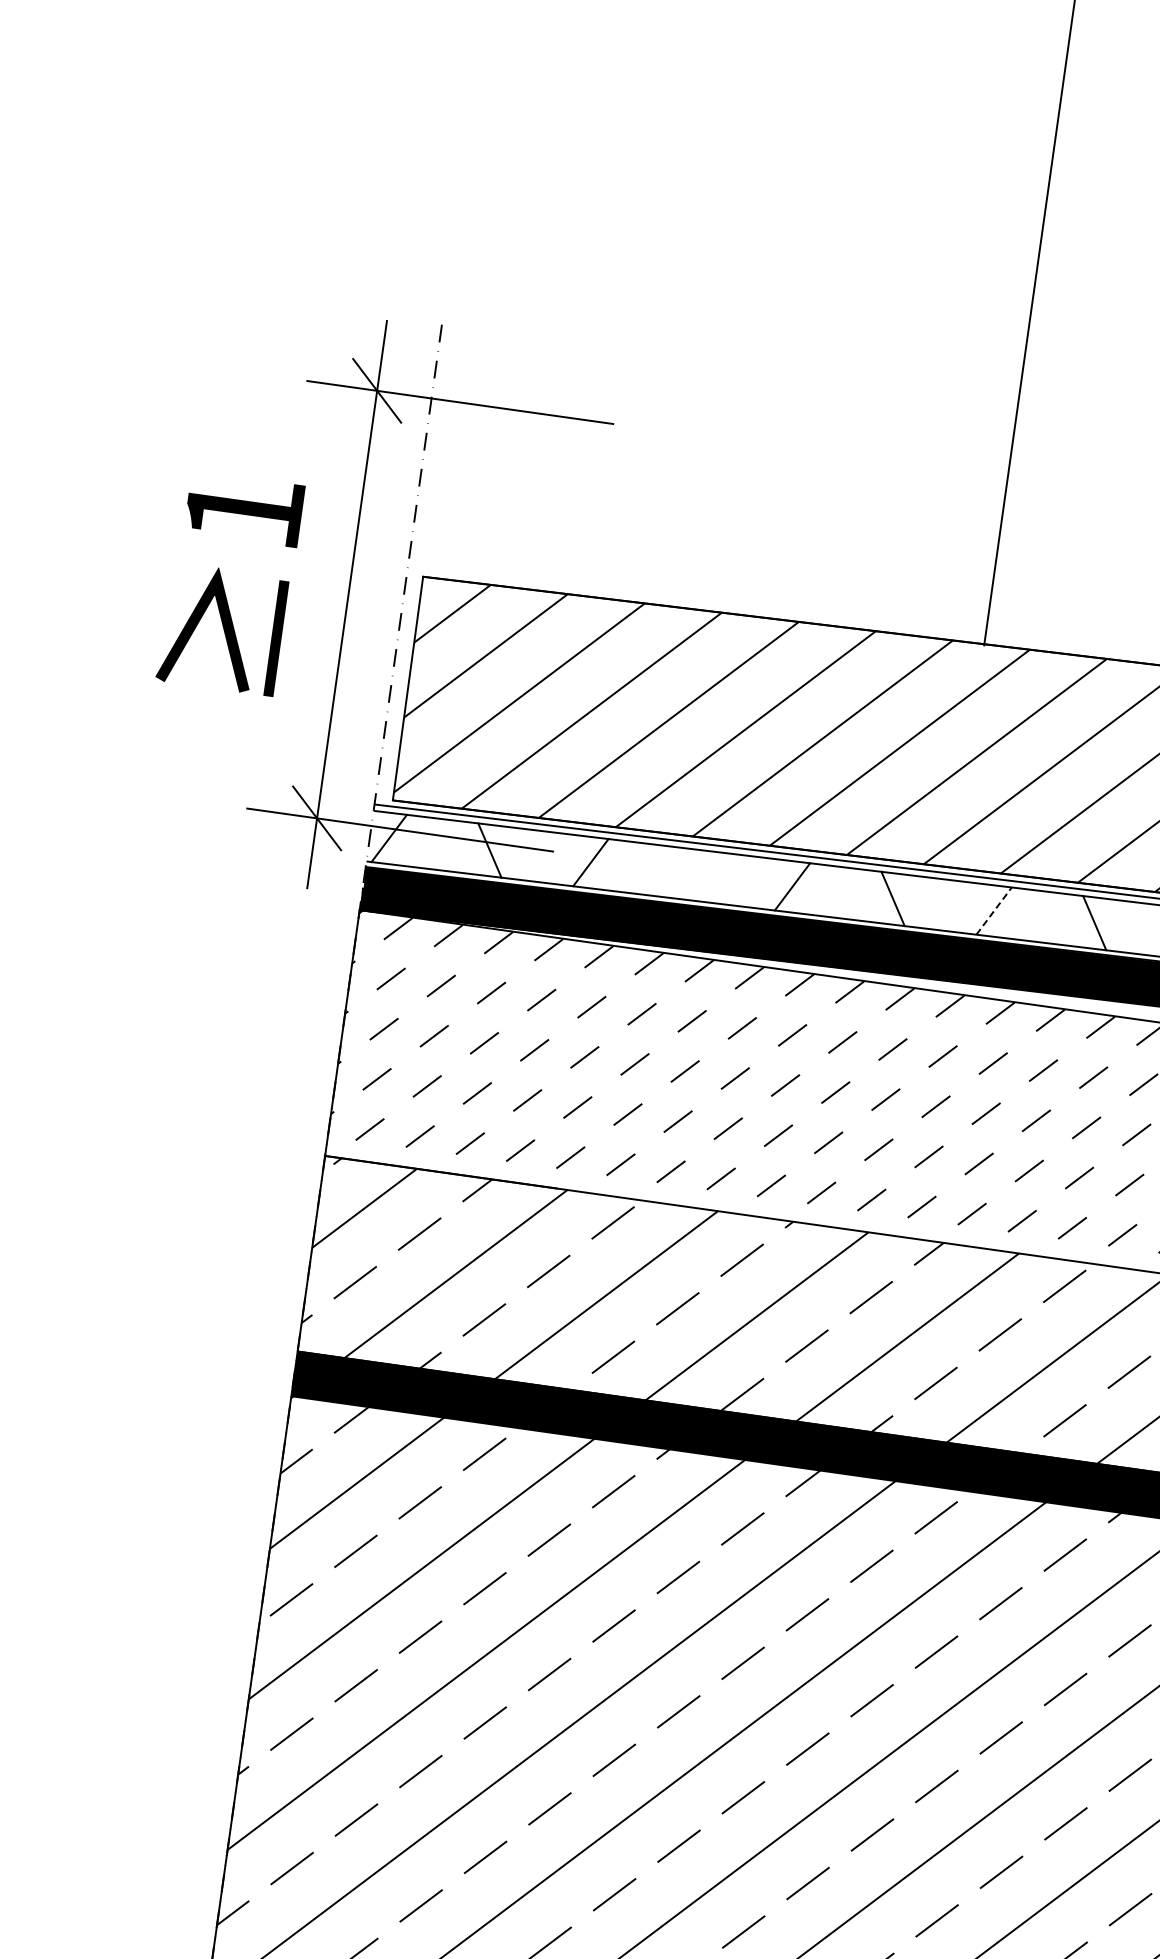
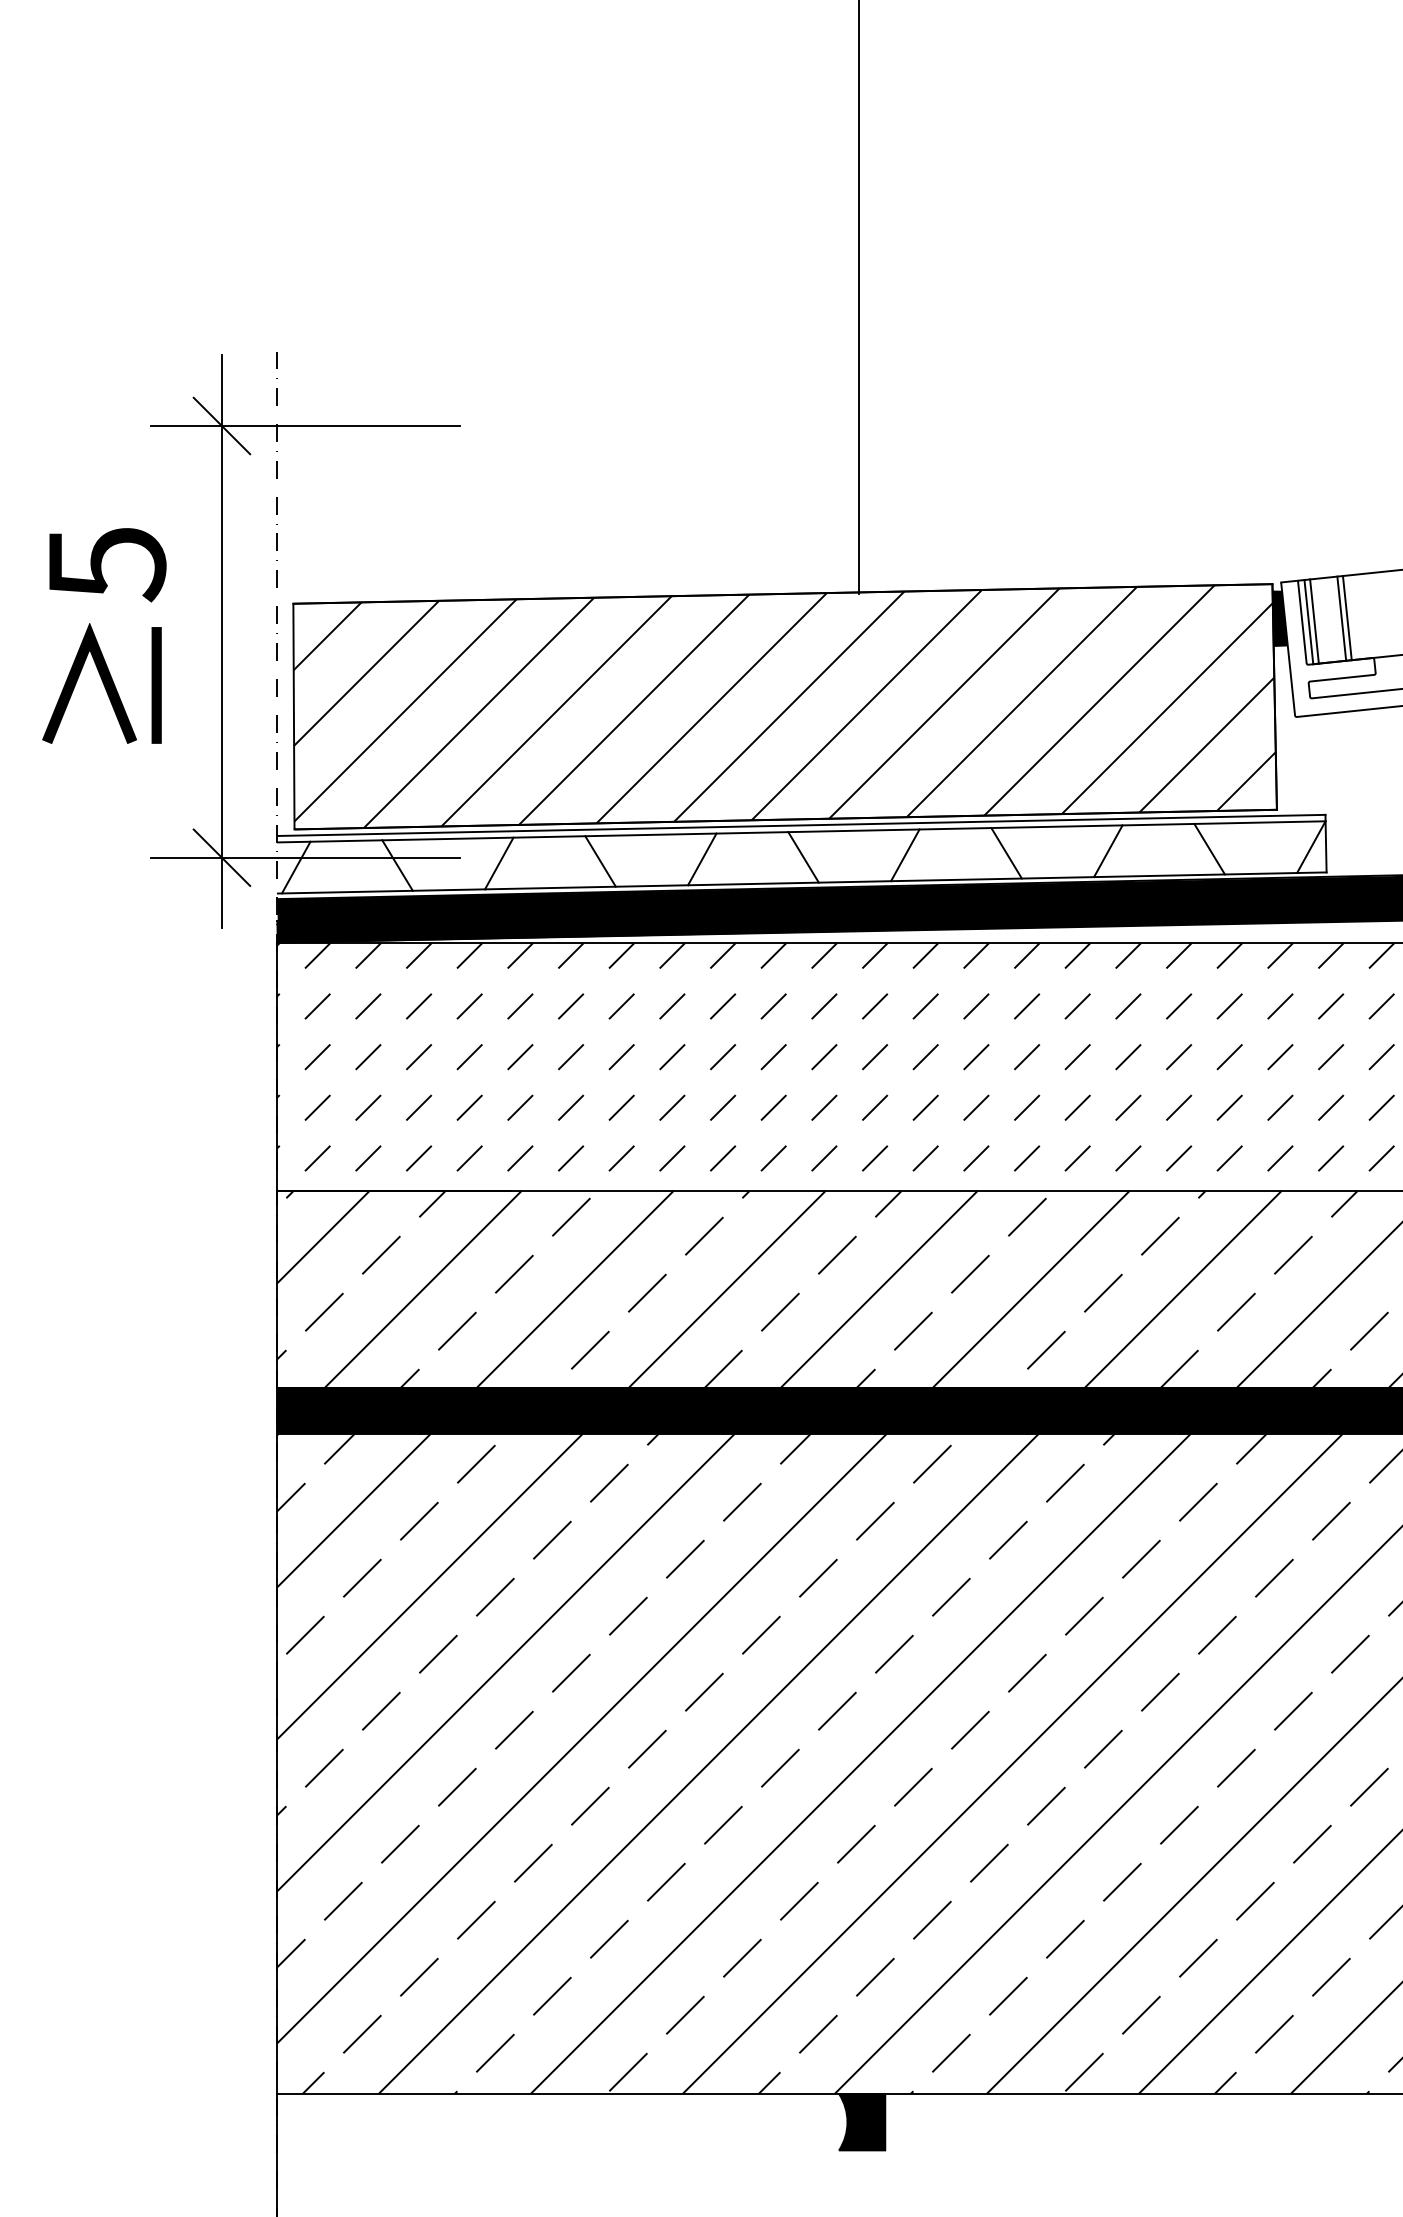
text: (244, 513) -> (107, 565), 1 -> 5
line: (691, 874) -> (600, 861), added
line: (994, 911) -> (905, 855), dashed -> solid

